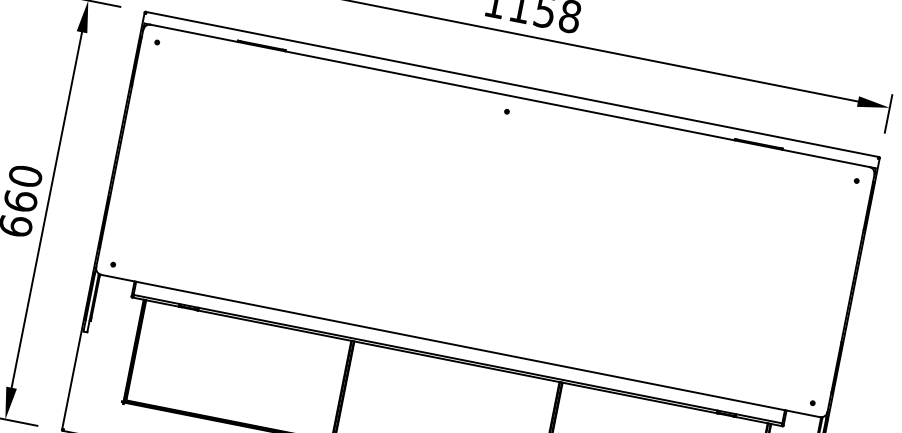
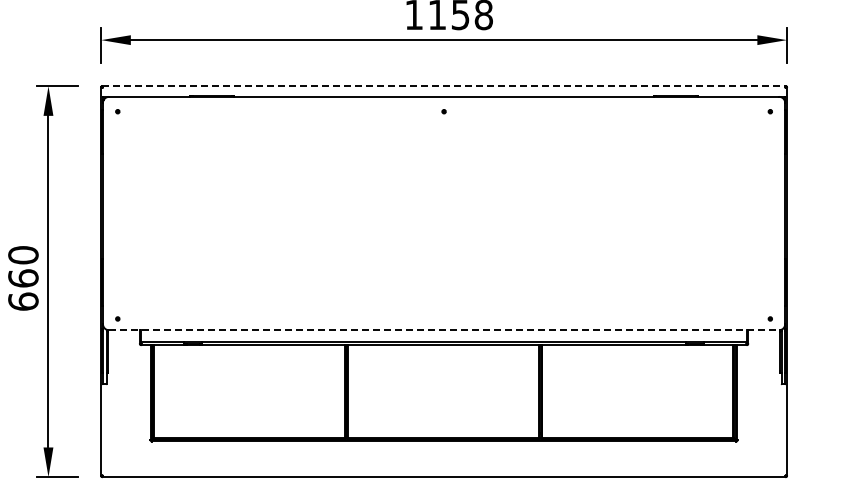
line: (512, 84) -> (444, 86), solid -> dashed
line: (460, 346) -> (444, 330), solid -> dashed

